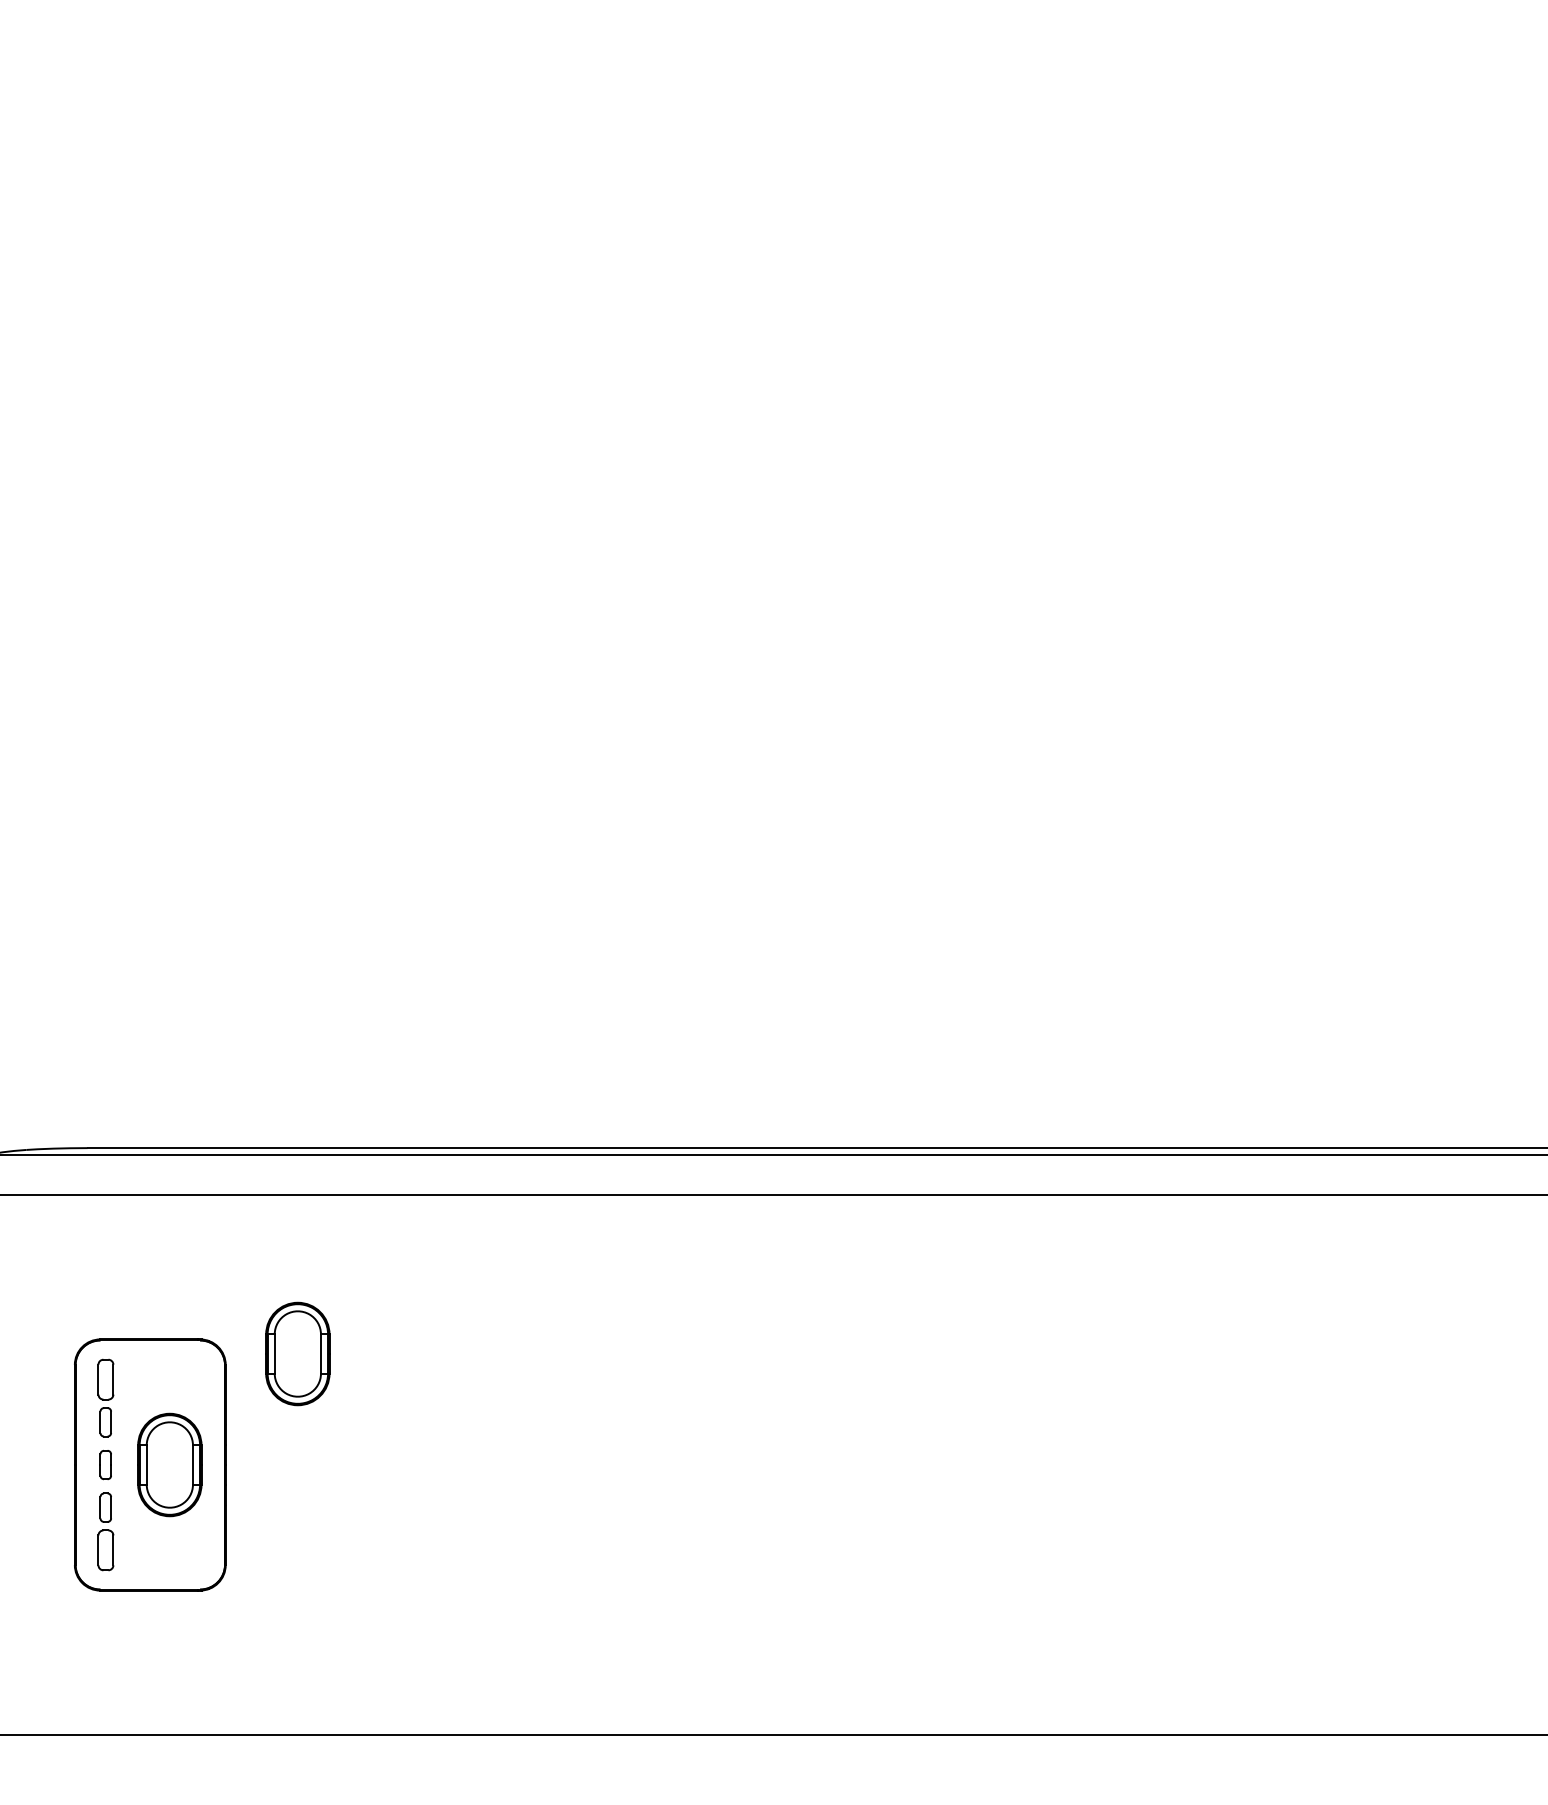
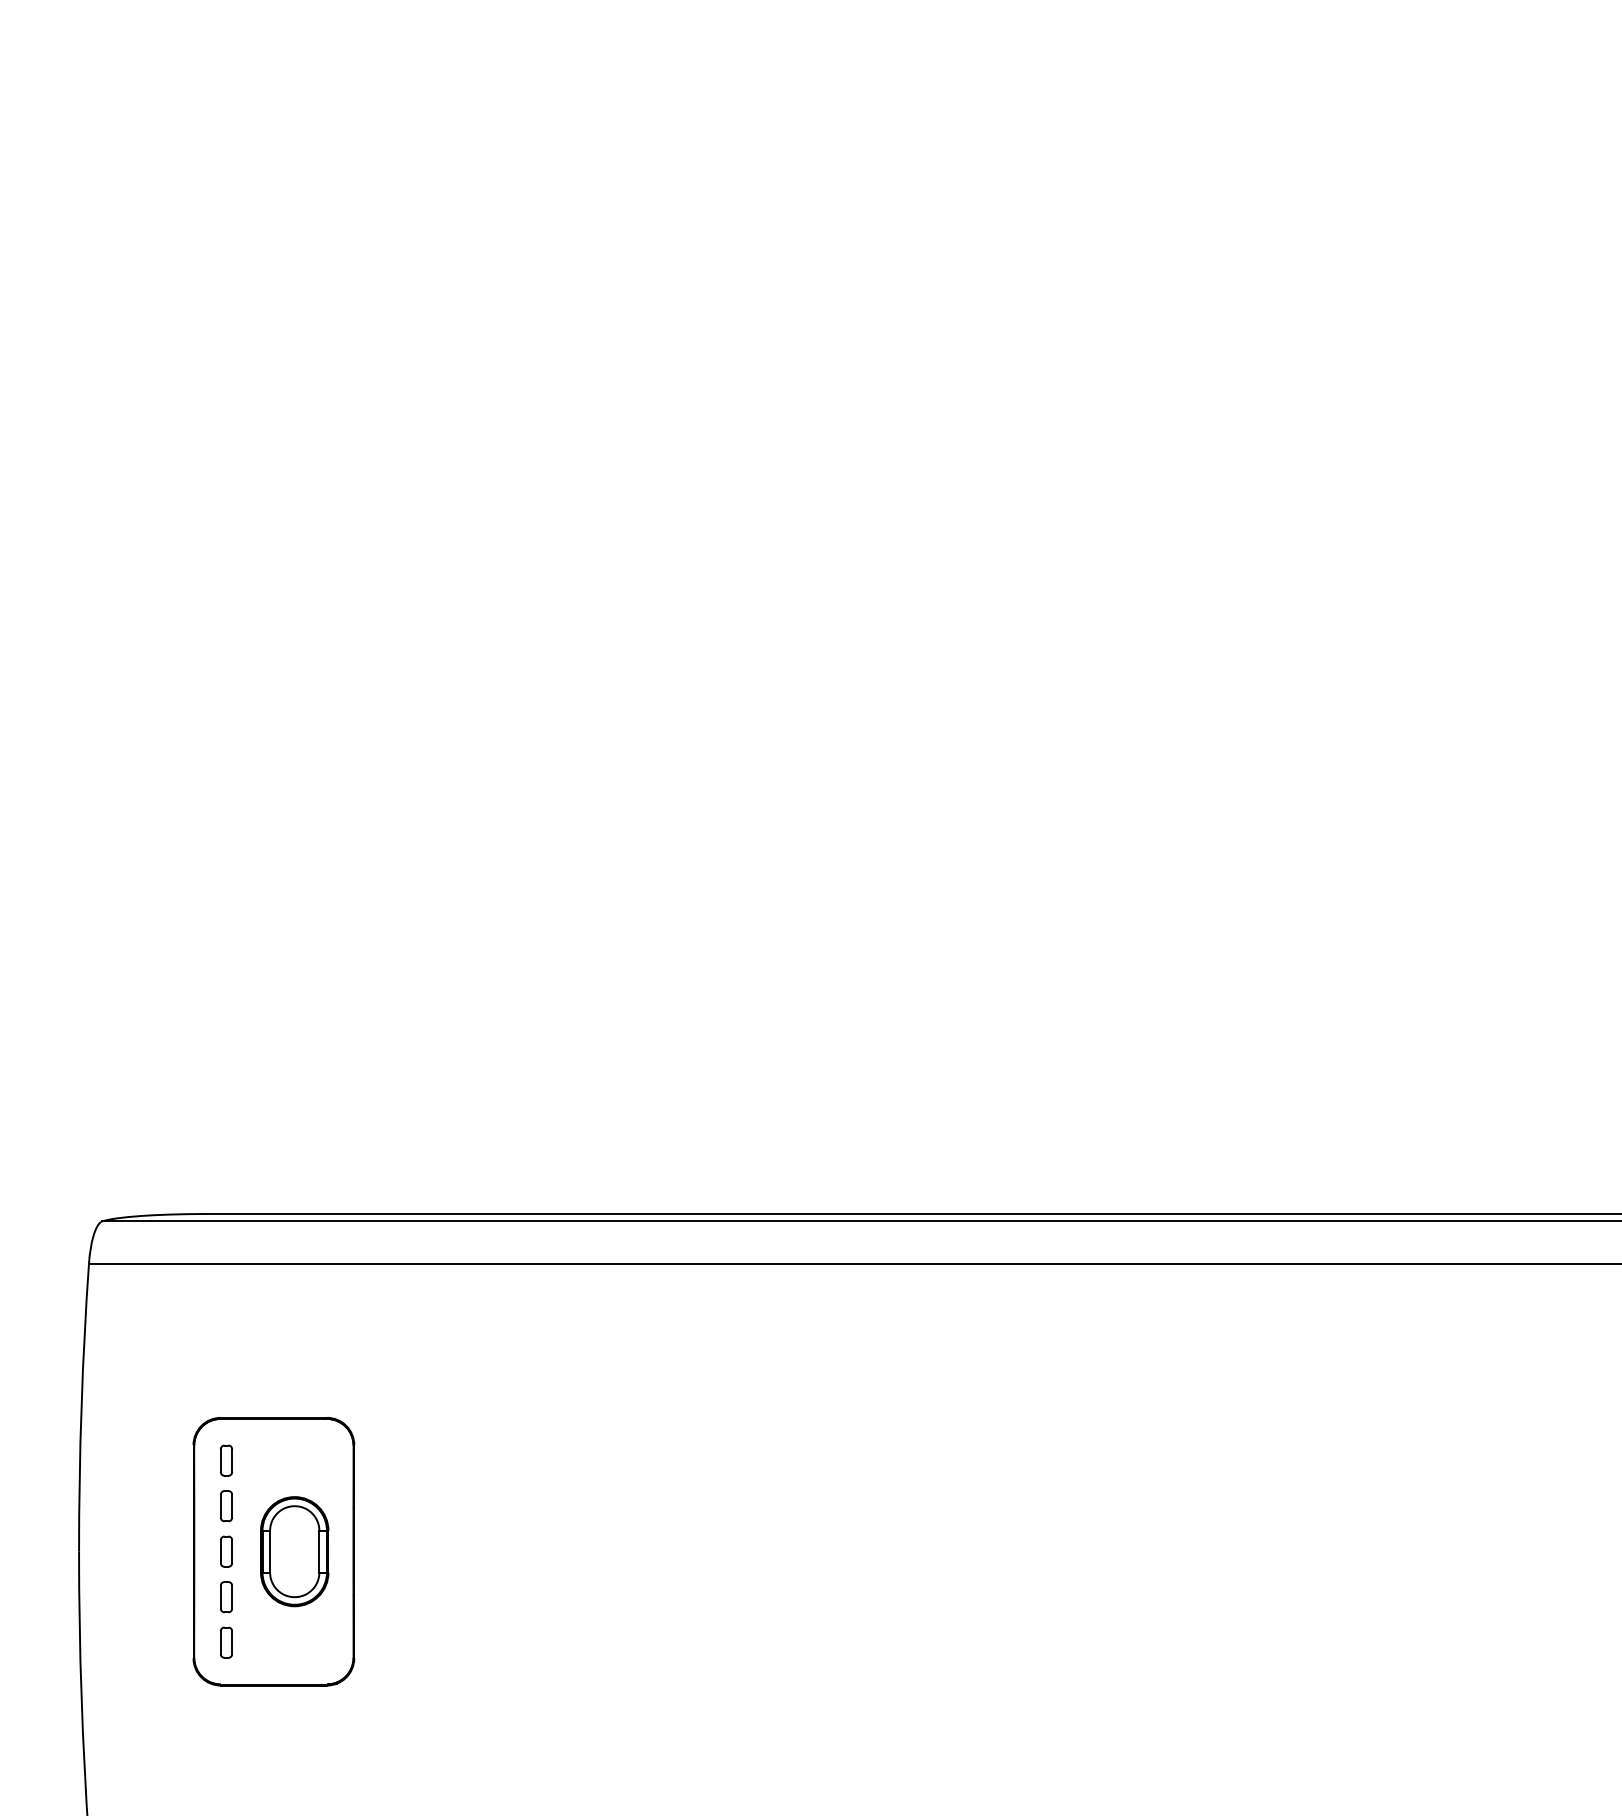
part: (297, 1353) -> (430, 1432), removed
part: (105, 1379) -> (226, 1460), size x0.71
part: (105, 1550) -> (226, 1642), size x0.71

